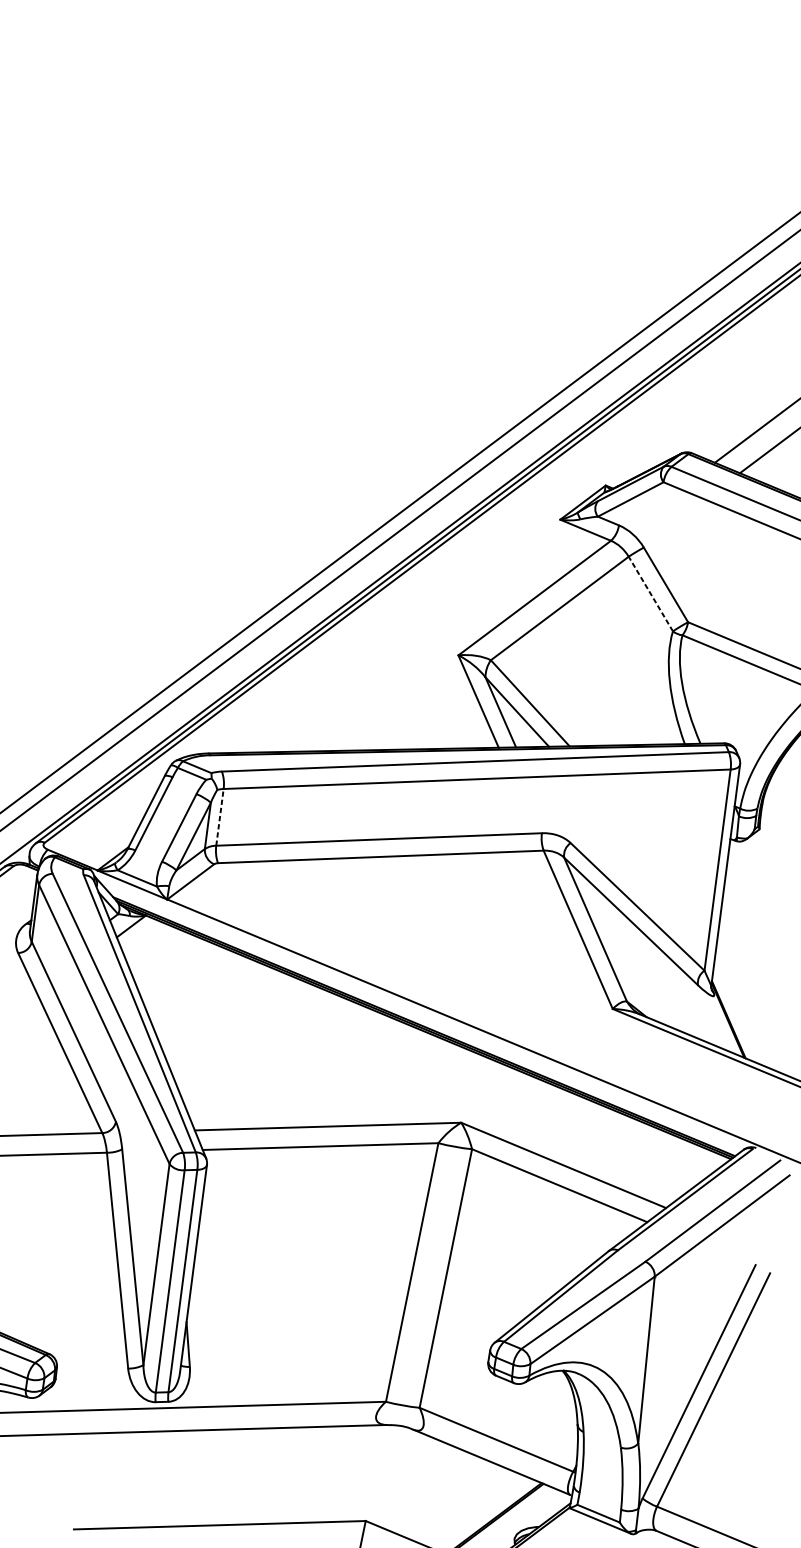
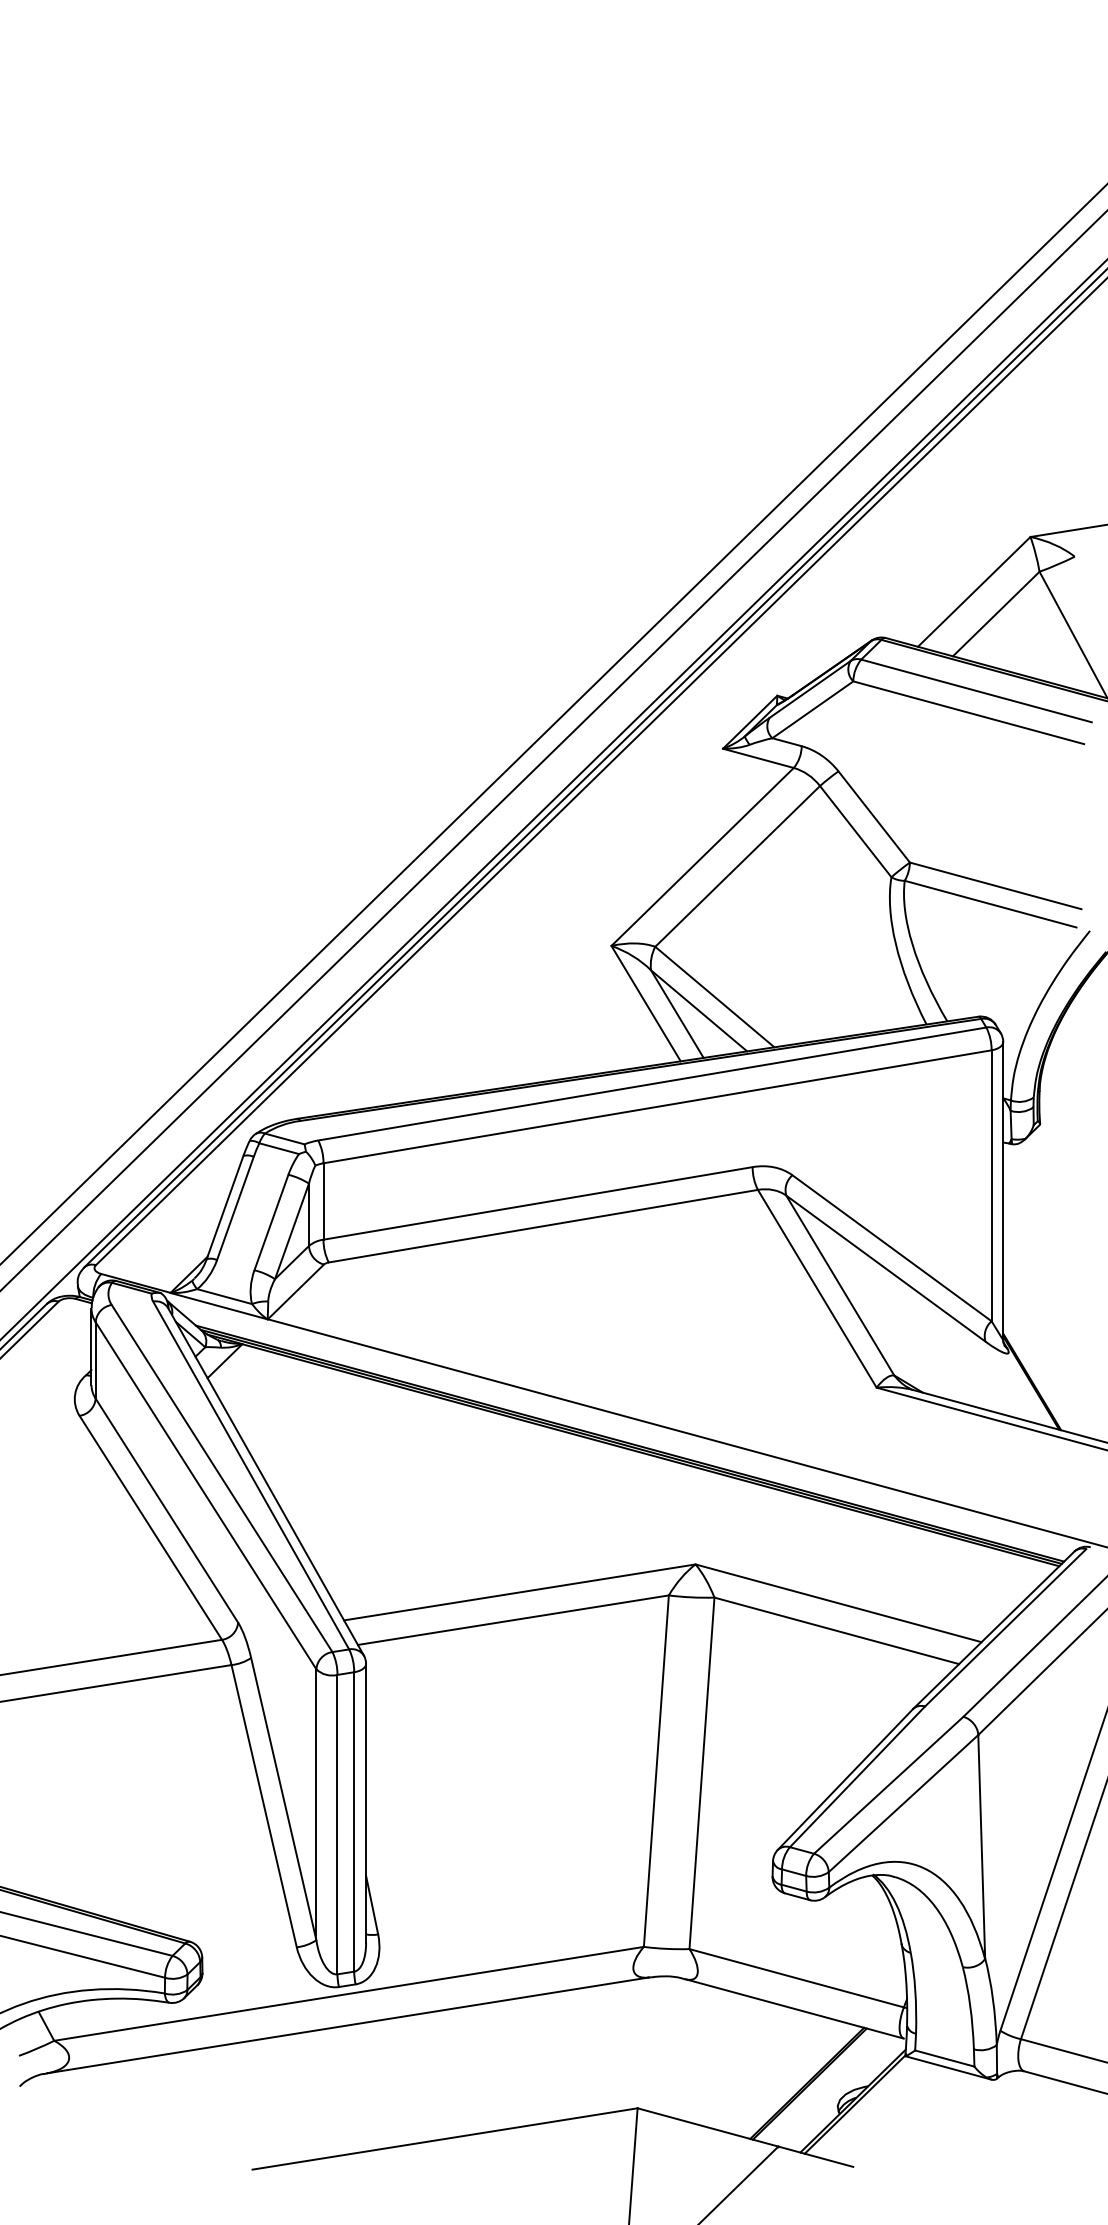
line: (650, 593) -> (855, 831), dashed -> solid
line: (219, 817) -> (323, 1201), dashed -> solid

